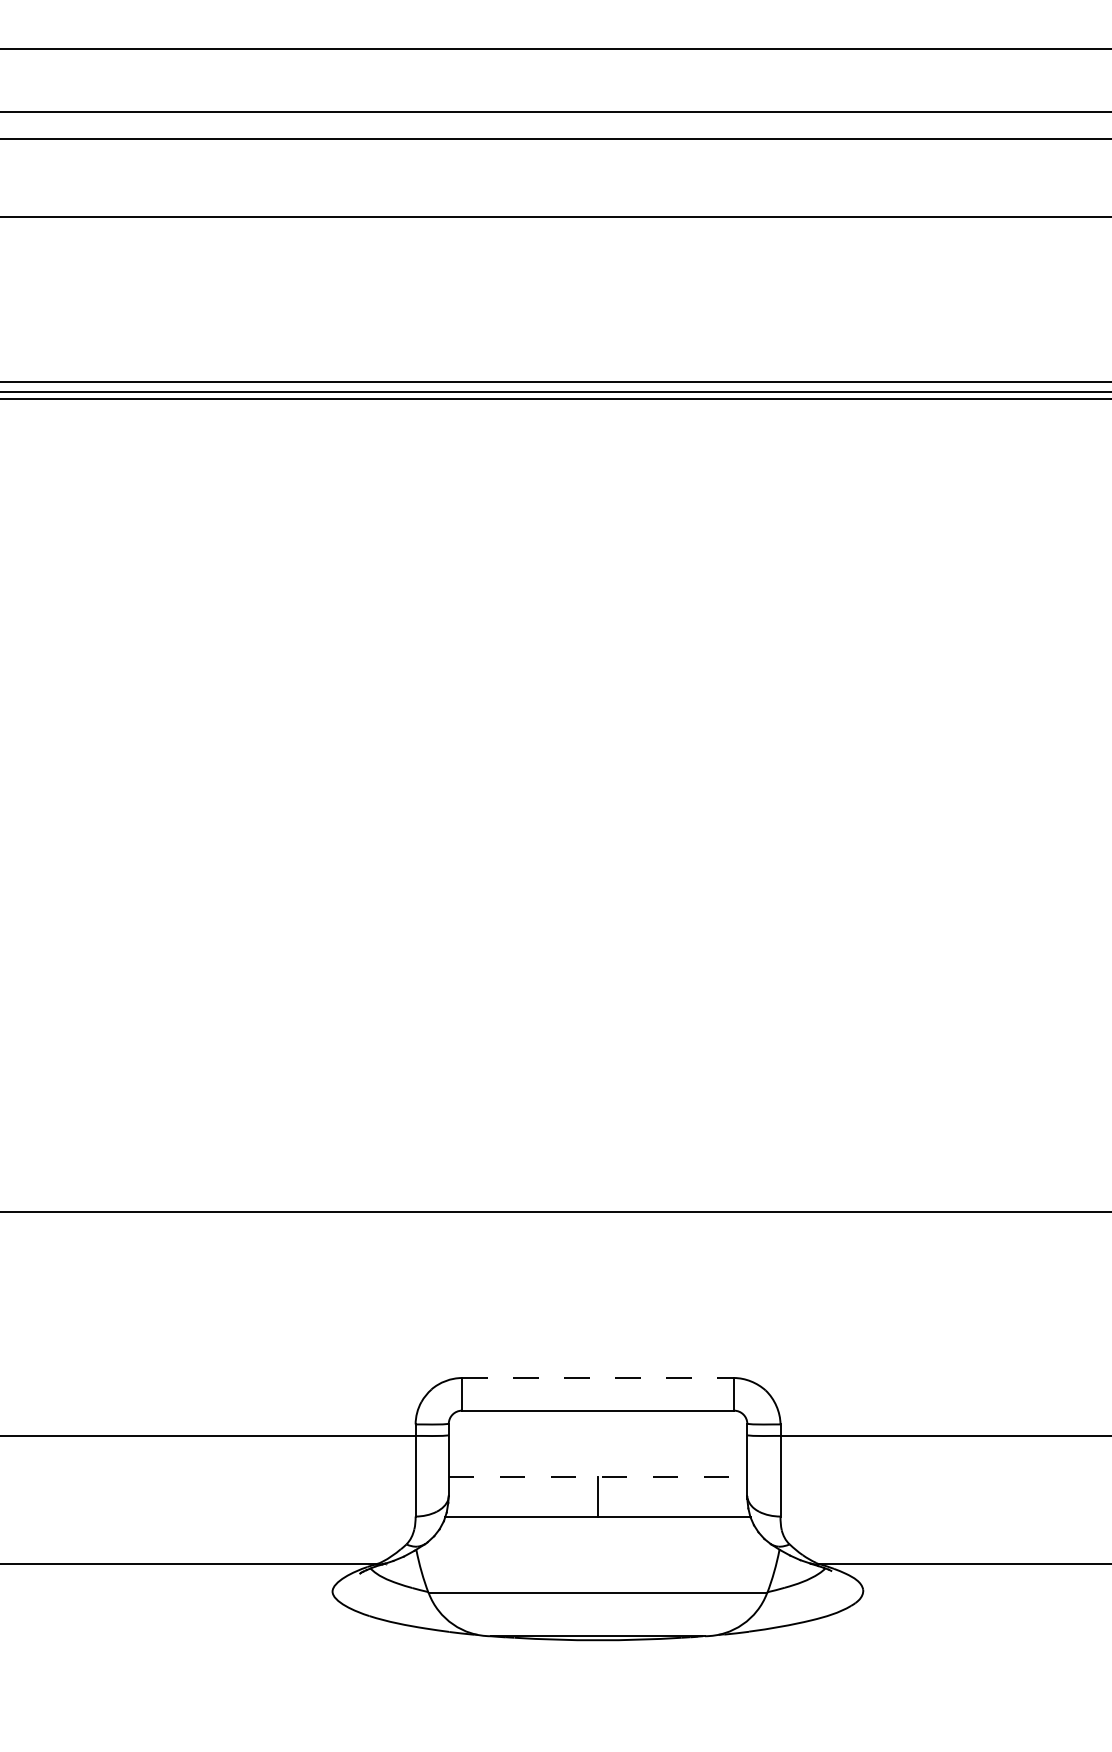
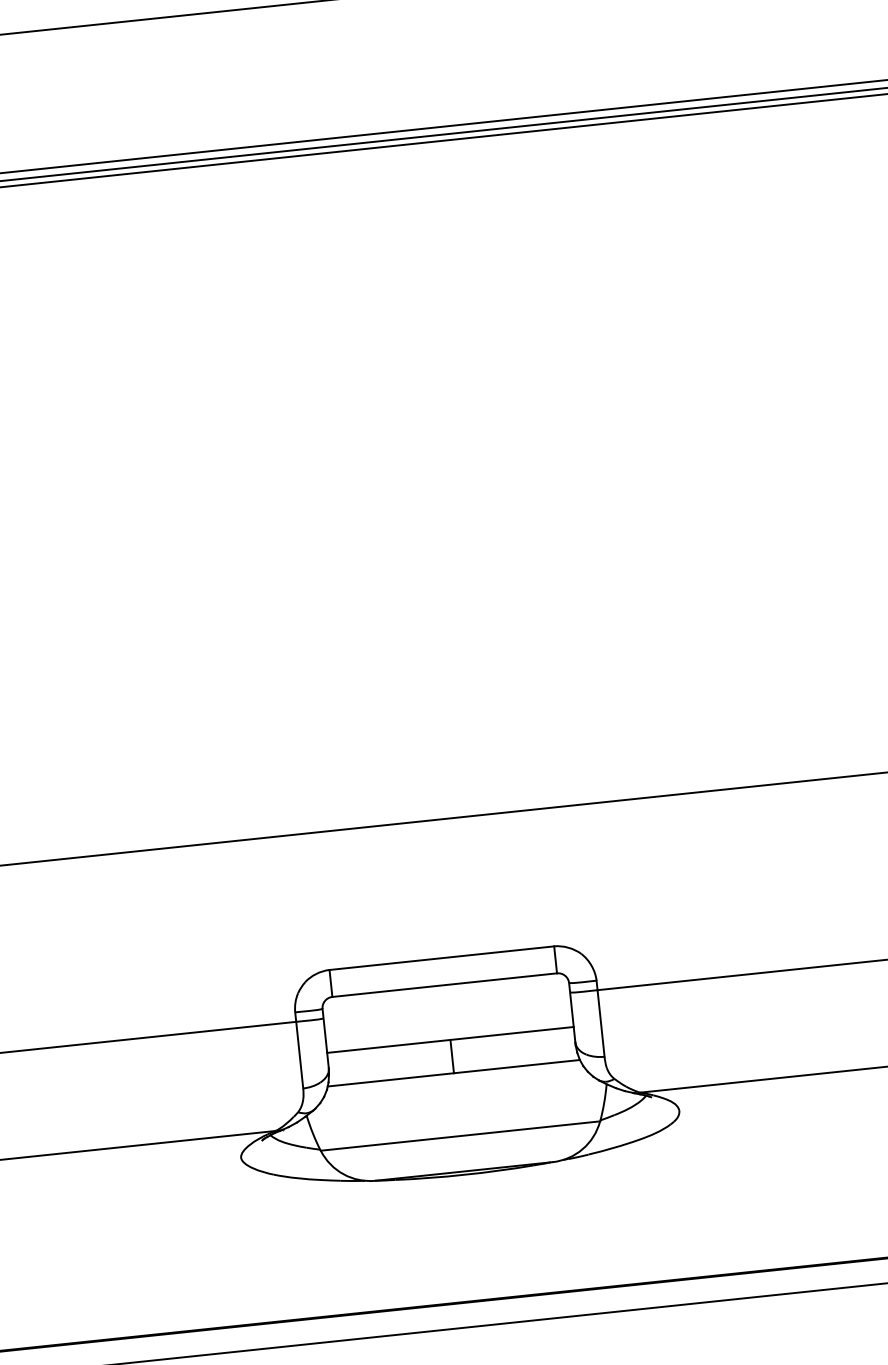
line: (598, 1378) -> (442, 958), dashed -> solid
line: (598, 1477) -> (450, 1040), dashed -> solid

